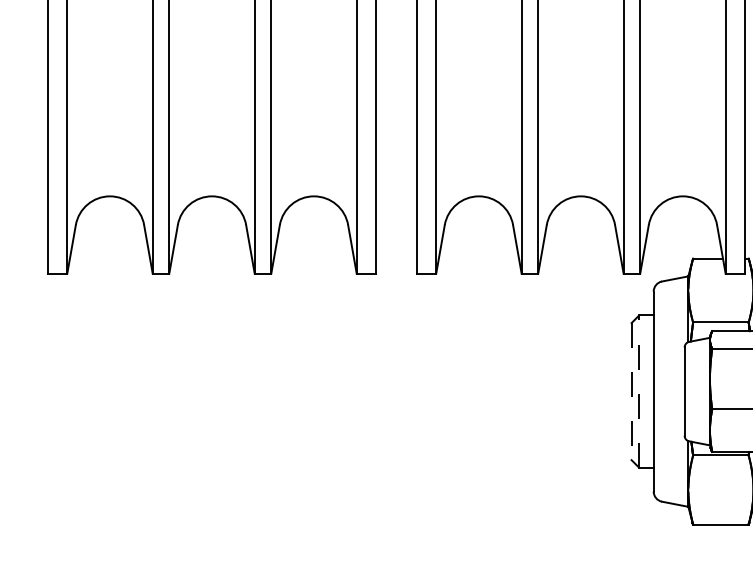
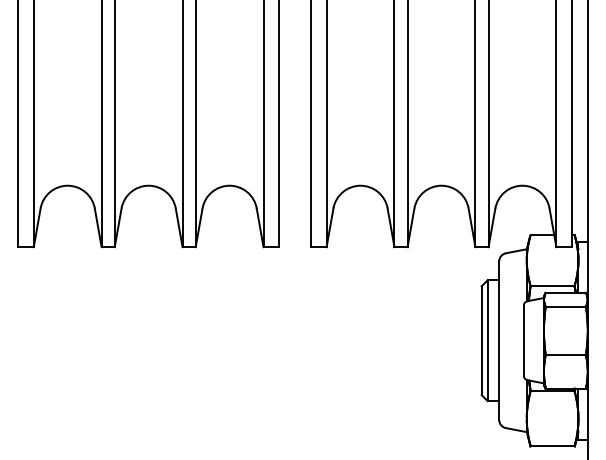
line: (638, 391) -> (487, 340), dashed -> solid
line: (631, 392) -> (481, 341), dashed -> solid

